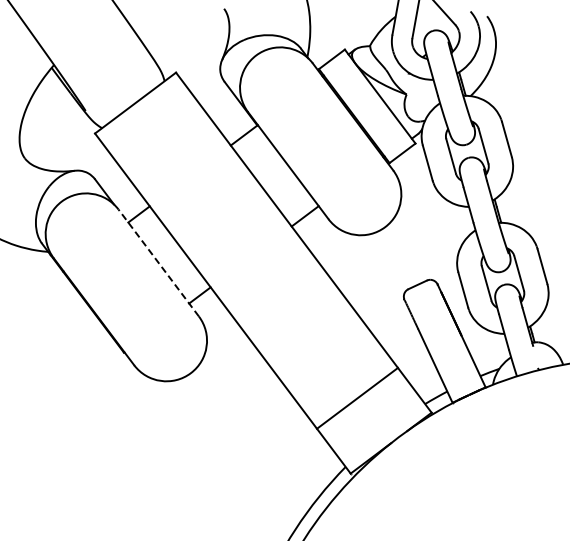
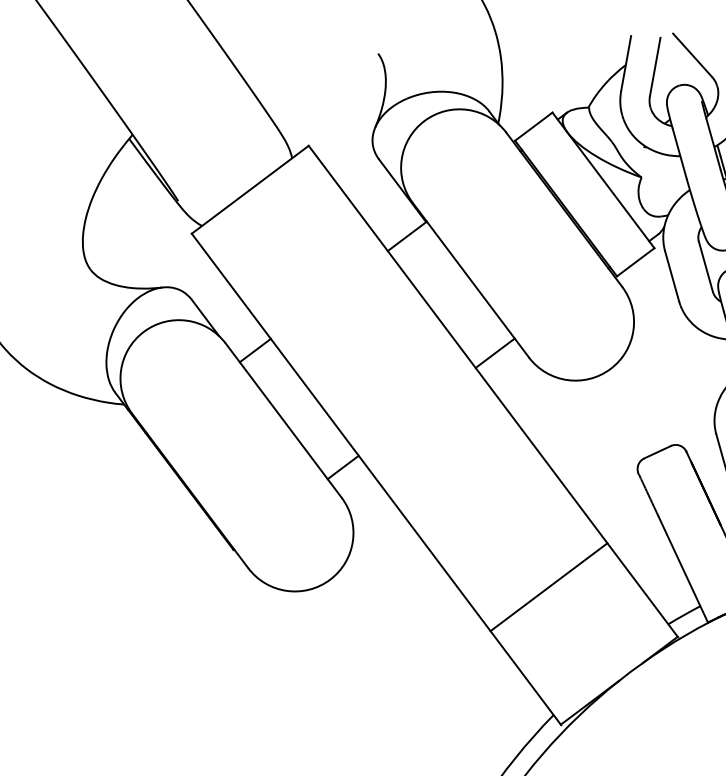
line: (158, 263) -> (283, 421), dashed -> solid
line: (356, 397) -> (547, 585), moved

